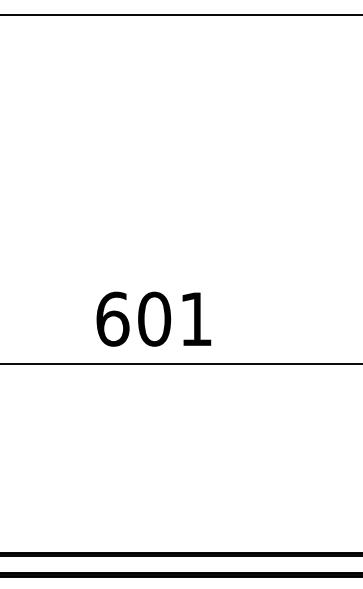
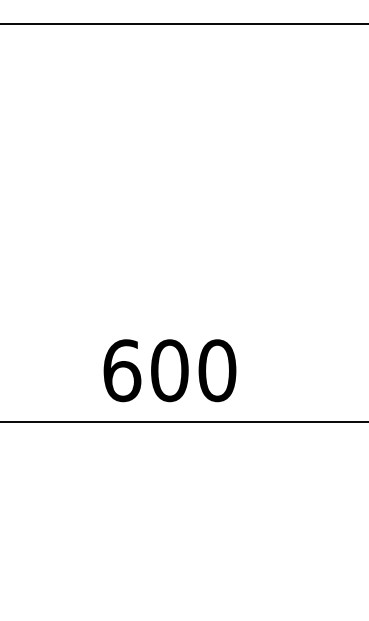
text: (195, 318) -> (216, 369), 601 -> 600

